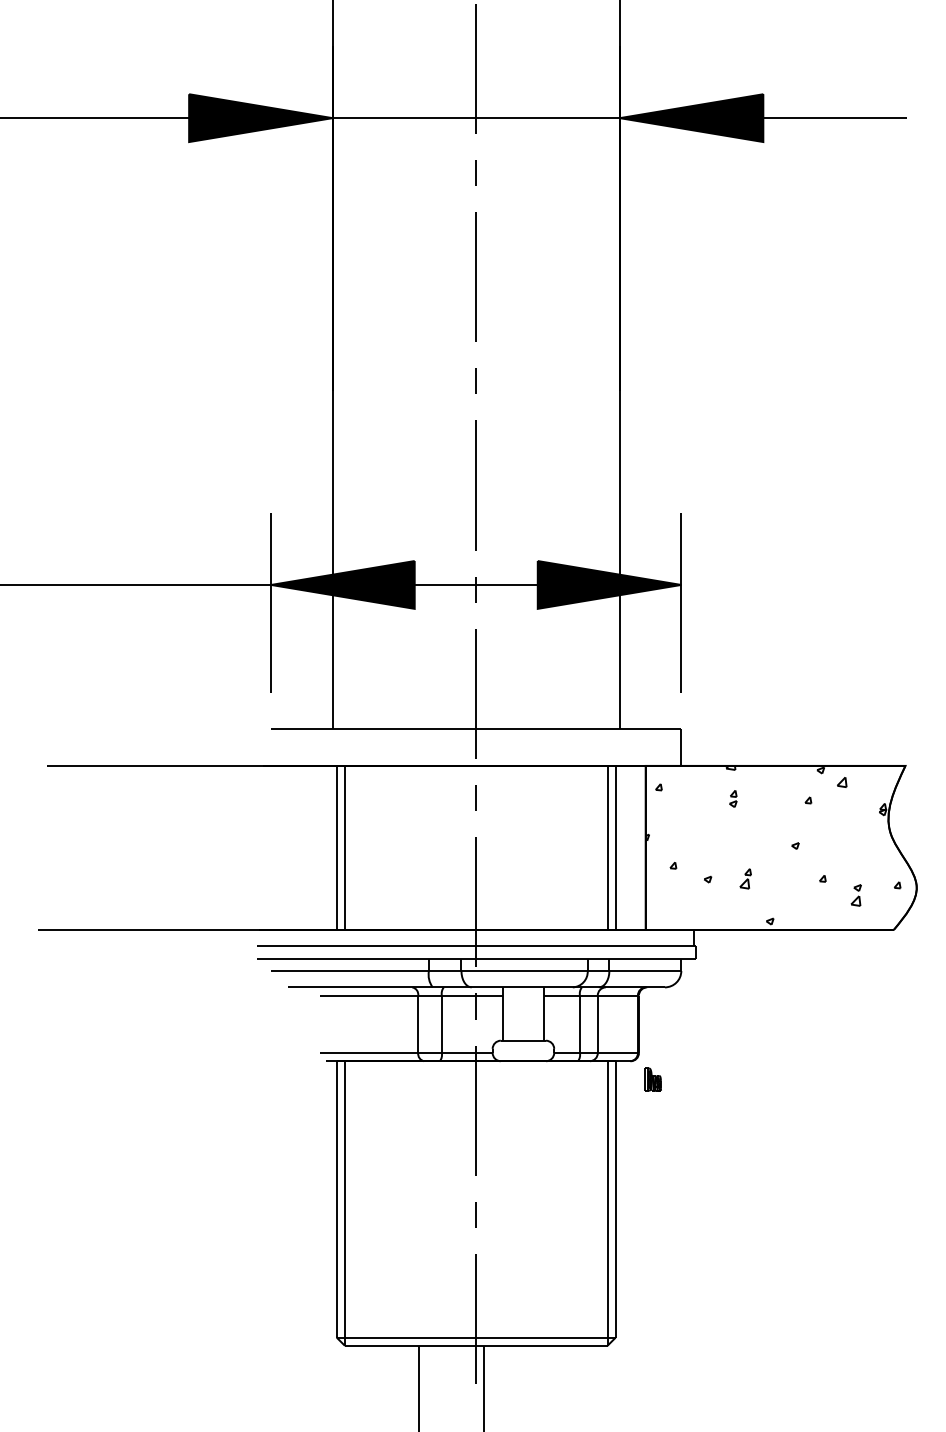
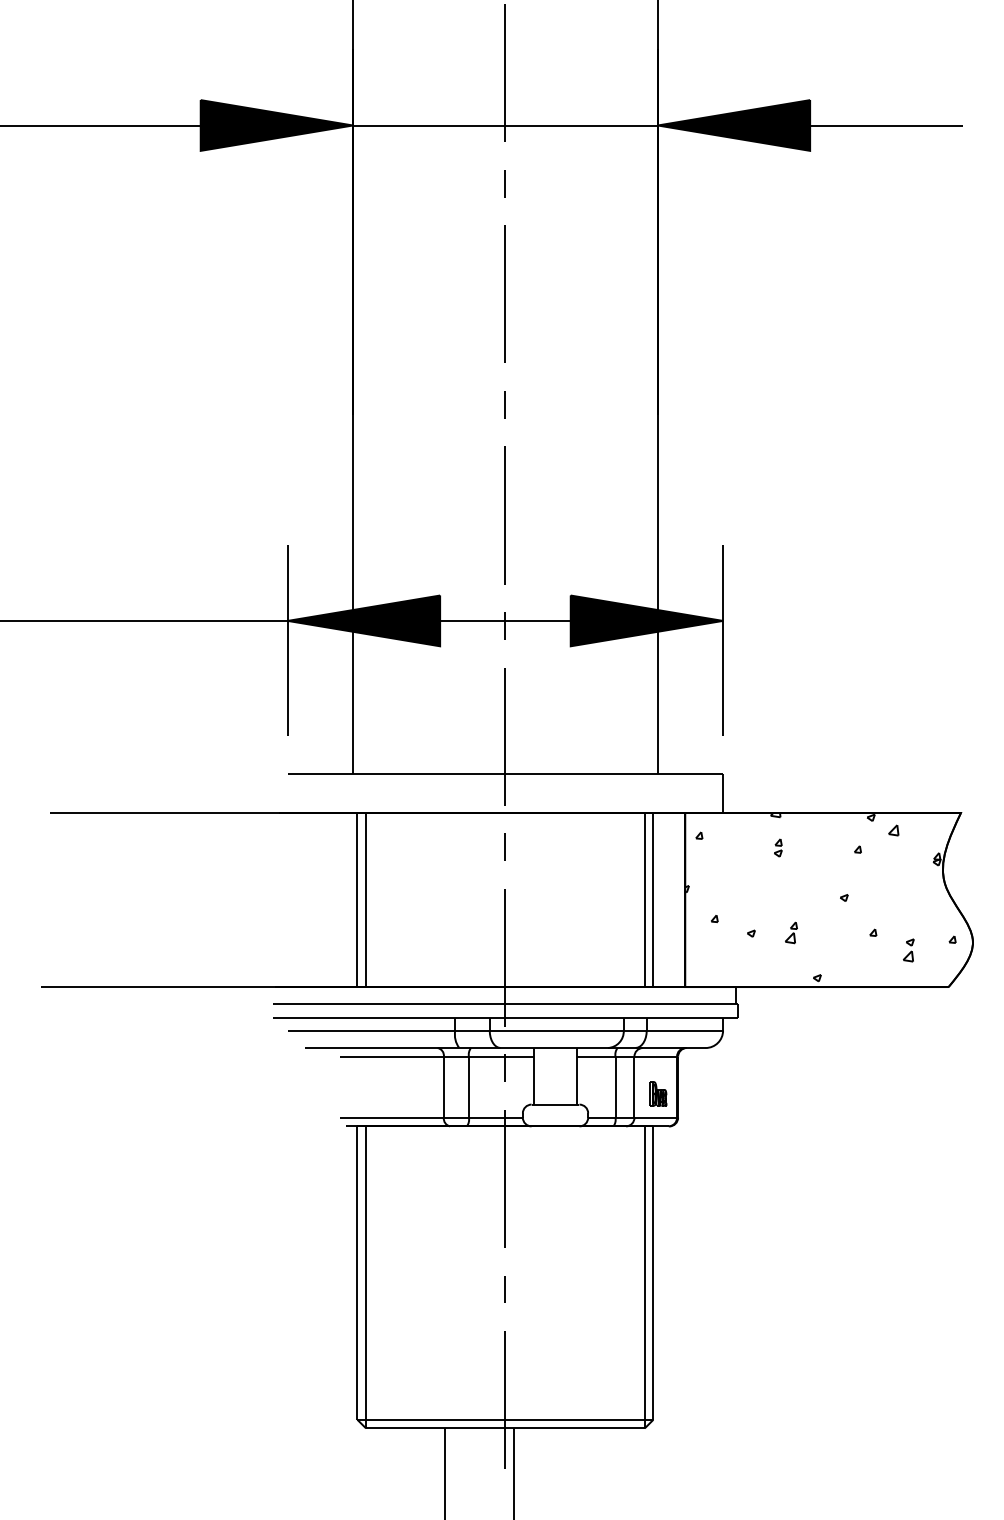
part: (652, 1079) -> (657, 1093), moved

